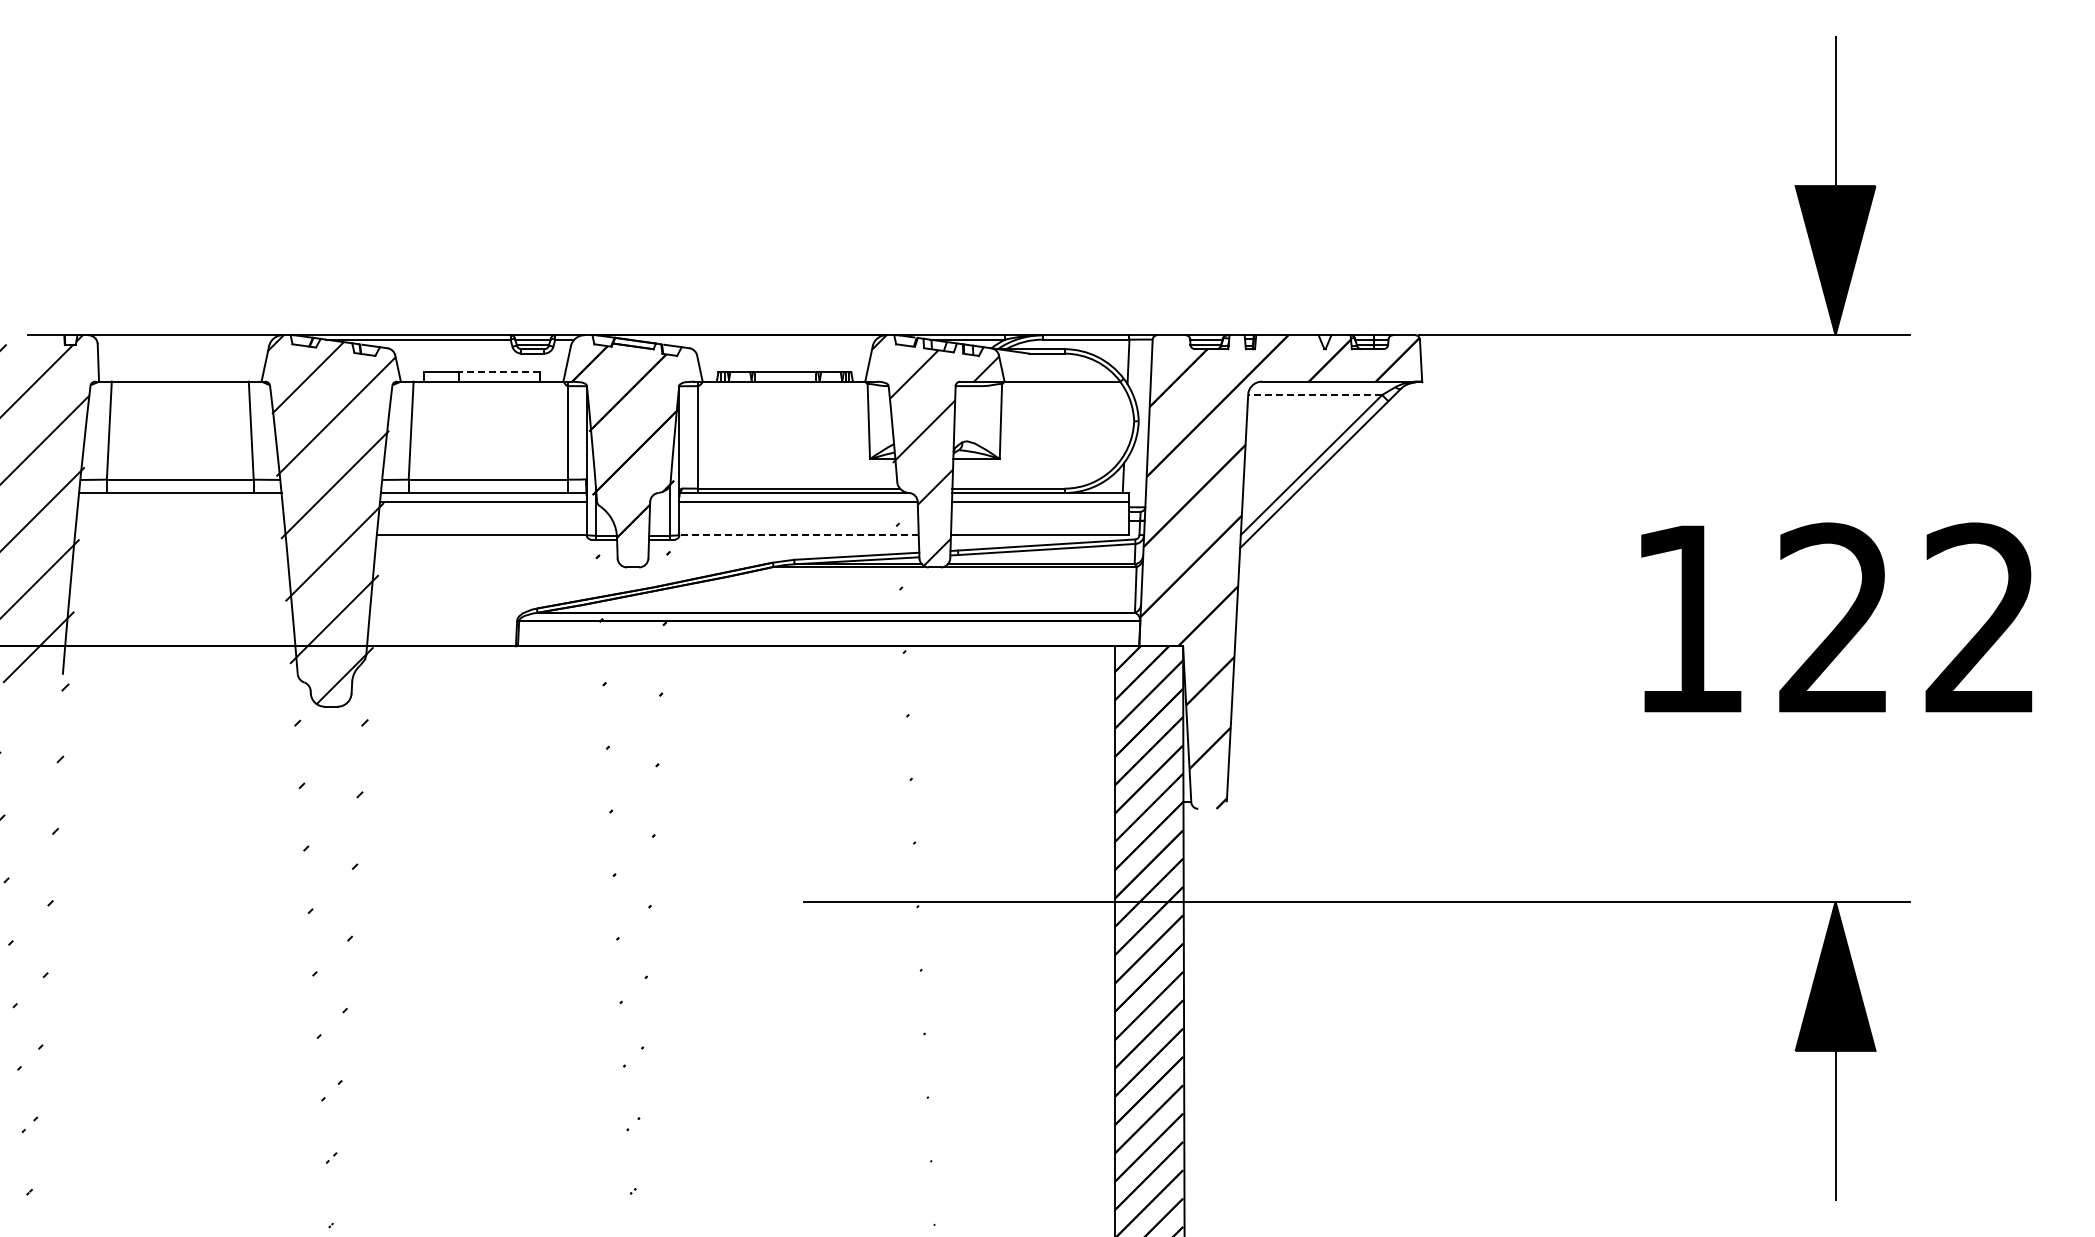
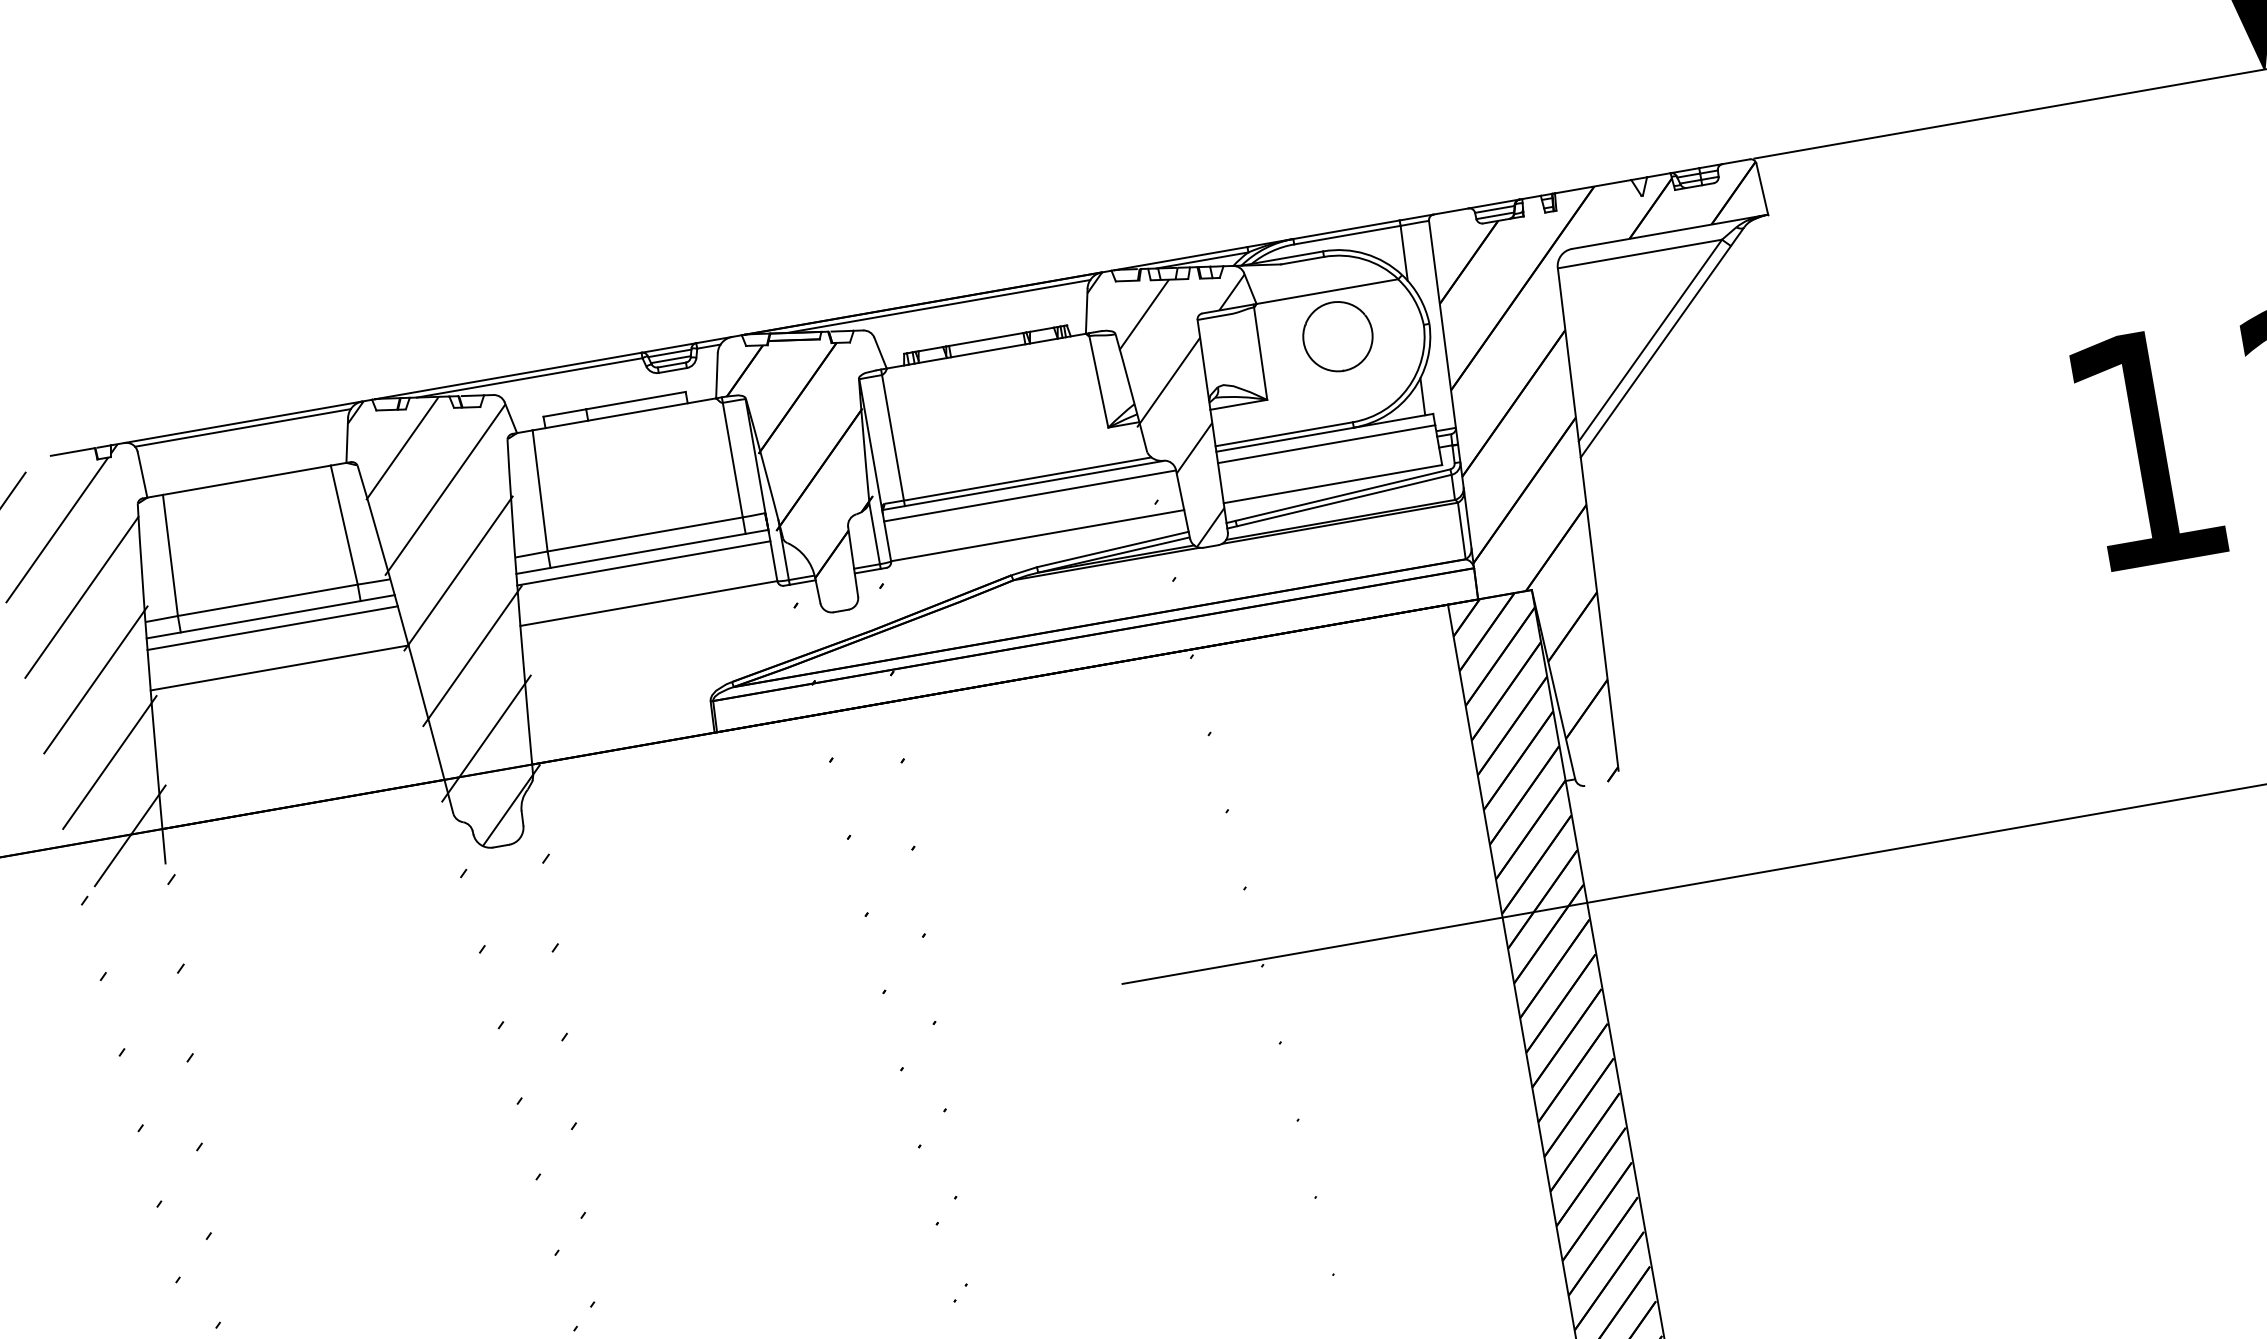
line: (184, 339) -> (242, 427), added
line: (752, 339) -> (938, 306), added
line: (499, 372) -> (635, 400), dashed -> solid
line: (1315, 395) -> (1640, 254), dashed -> solid
part: (1064, 418) -> (1337, 336), added
line: (180, 502) -> (272, 628), added
line: (180, 534) -> (279, 667), added
line: (799, 534) -> (1038, 535), dashed -> solid

